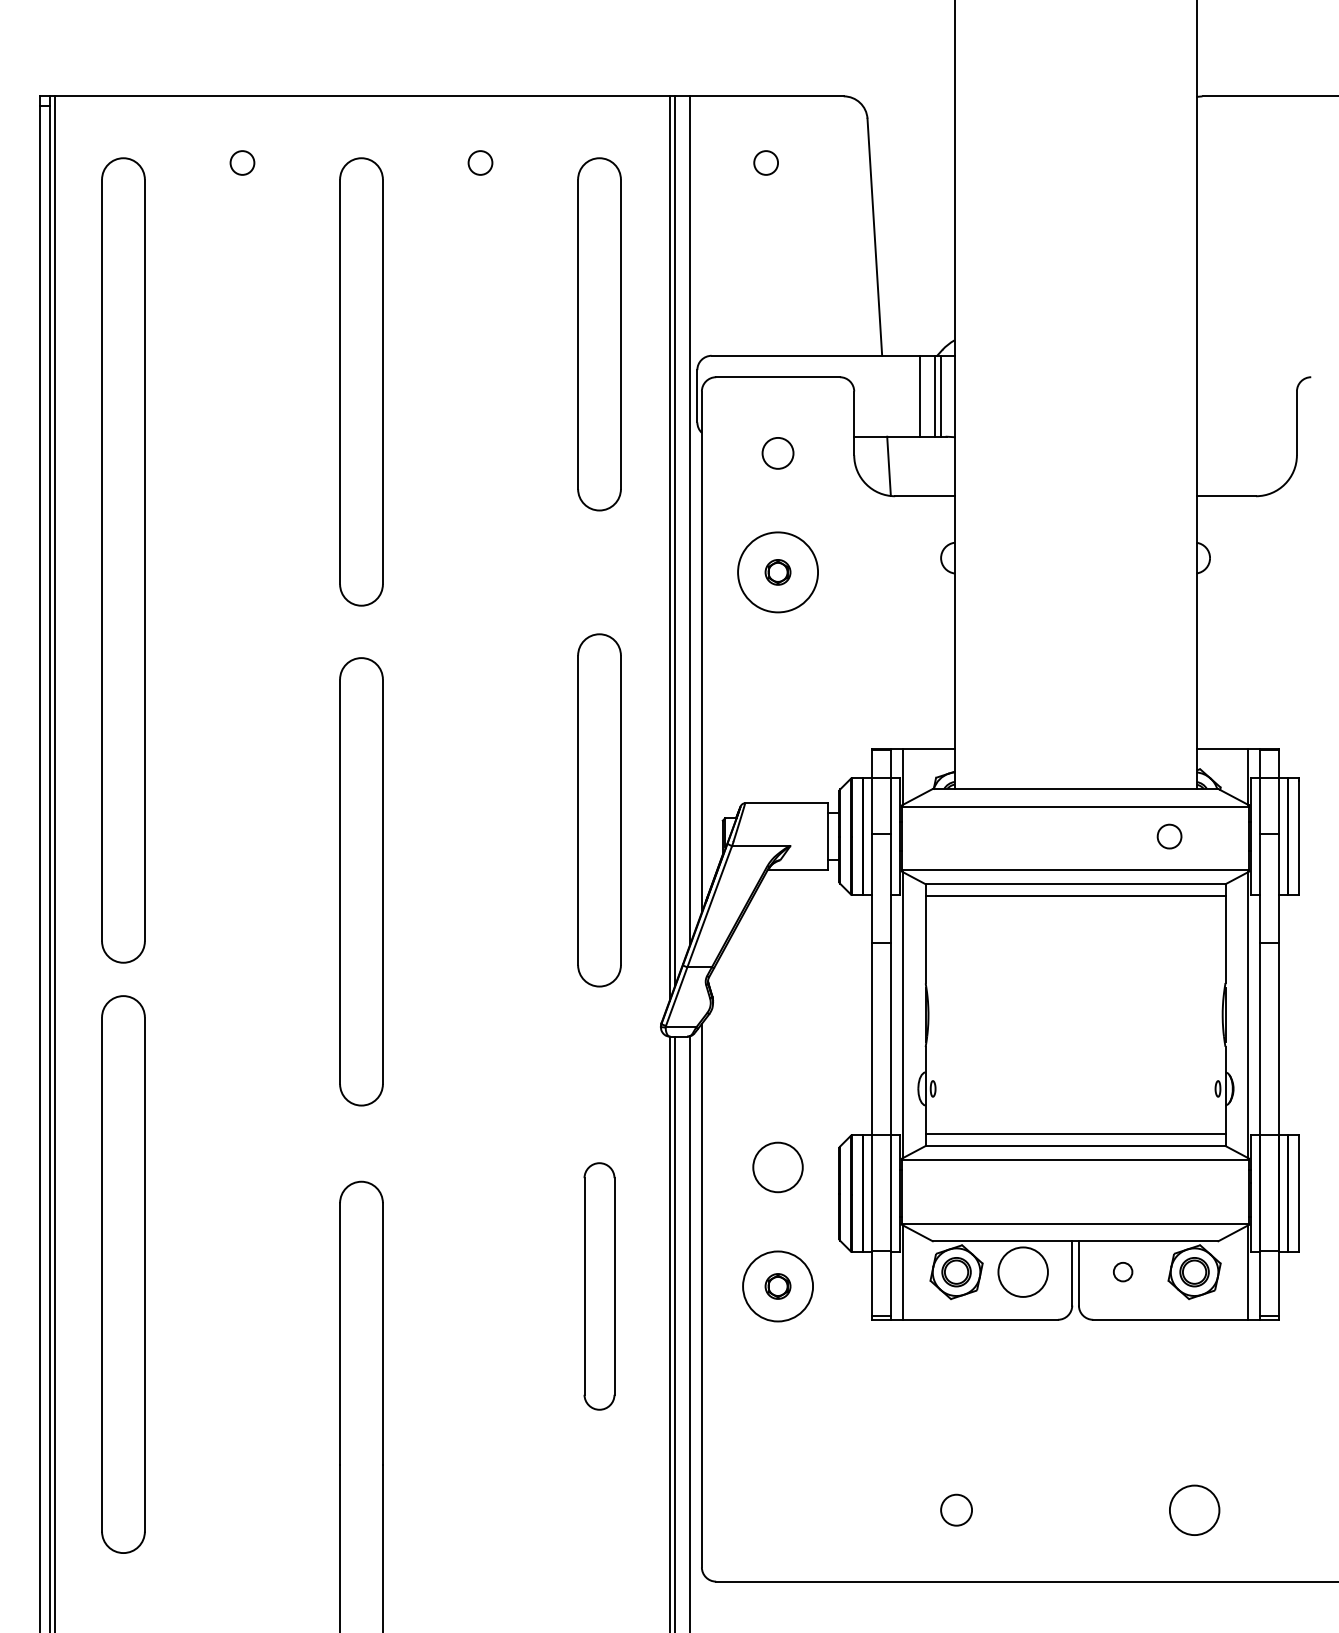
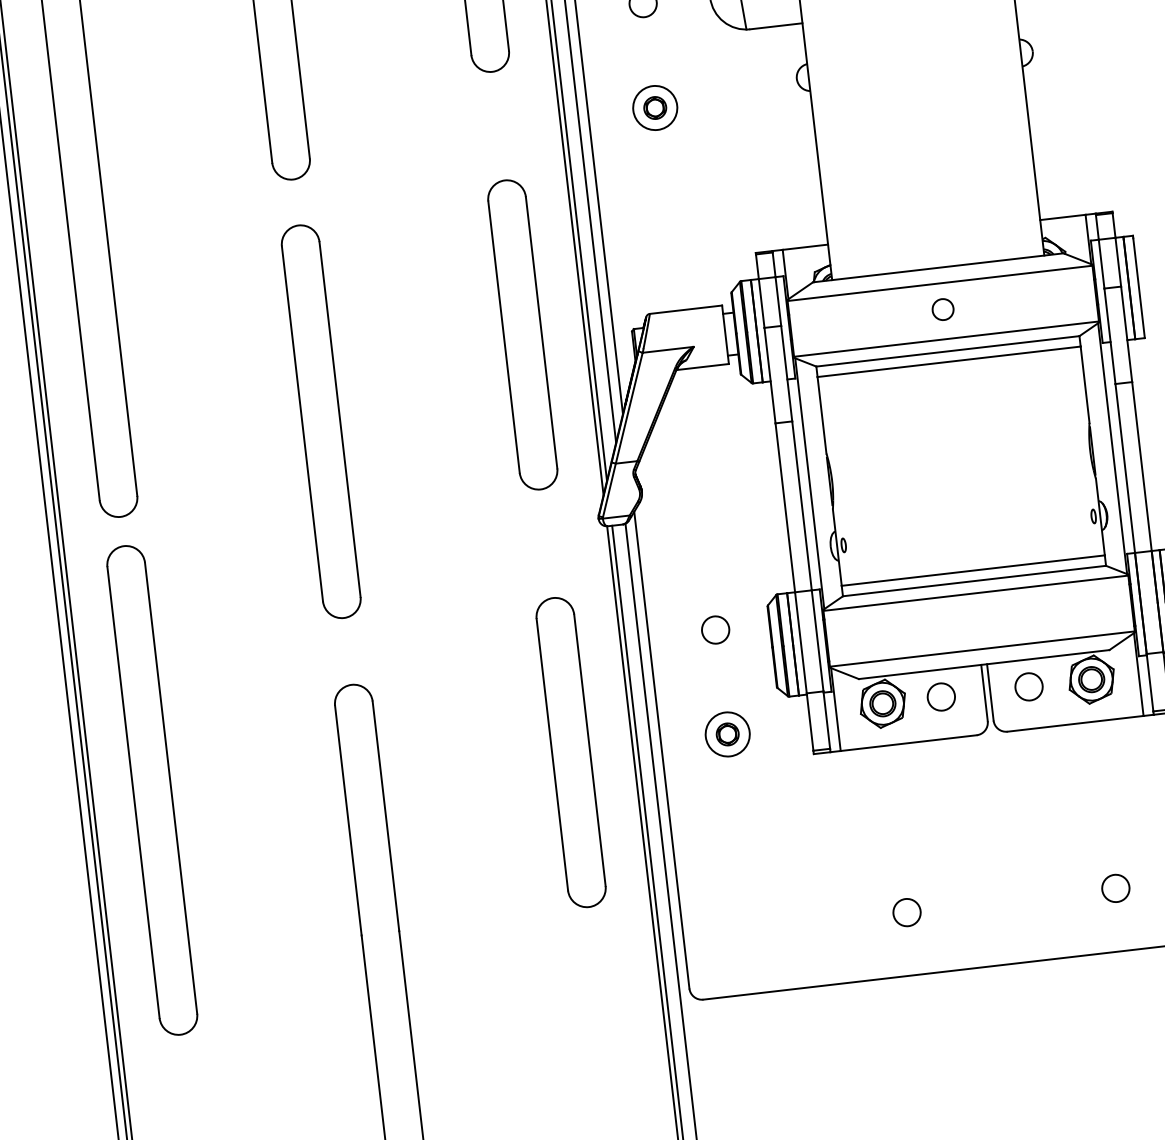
circle: (778, 572) -> (655, 108), size x0.62
part: (1169, 836) -> (943, 309), moved
circle: (777, 1167) -> (715, 630), size x0.62
circle: (1022, 1271) -> (940, 696), size x0.62
circle: (1122, 1271) -> (1028, 686), size x1.67
part: (599, 1286) -> (571, 752), size x1.43
circle: (778, 1286) -> (728, 734), size x0.71
circle: (1194, 1509) -> (1115, 887), size x0.62

